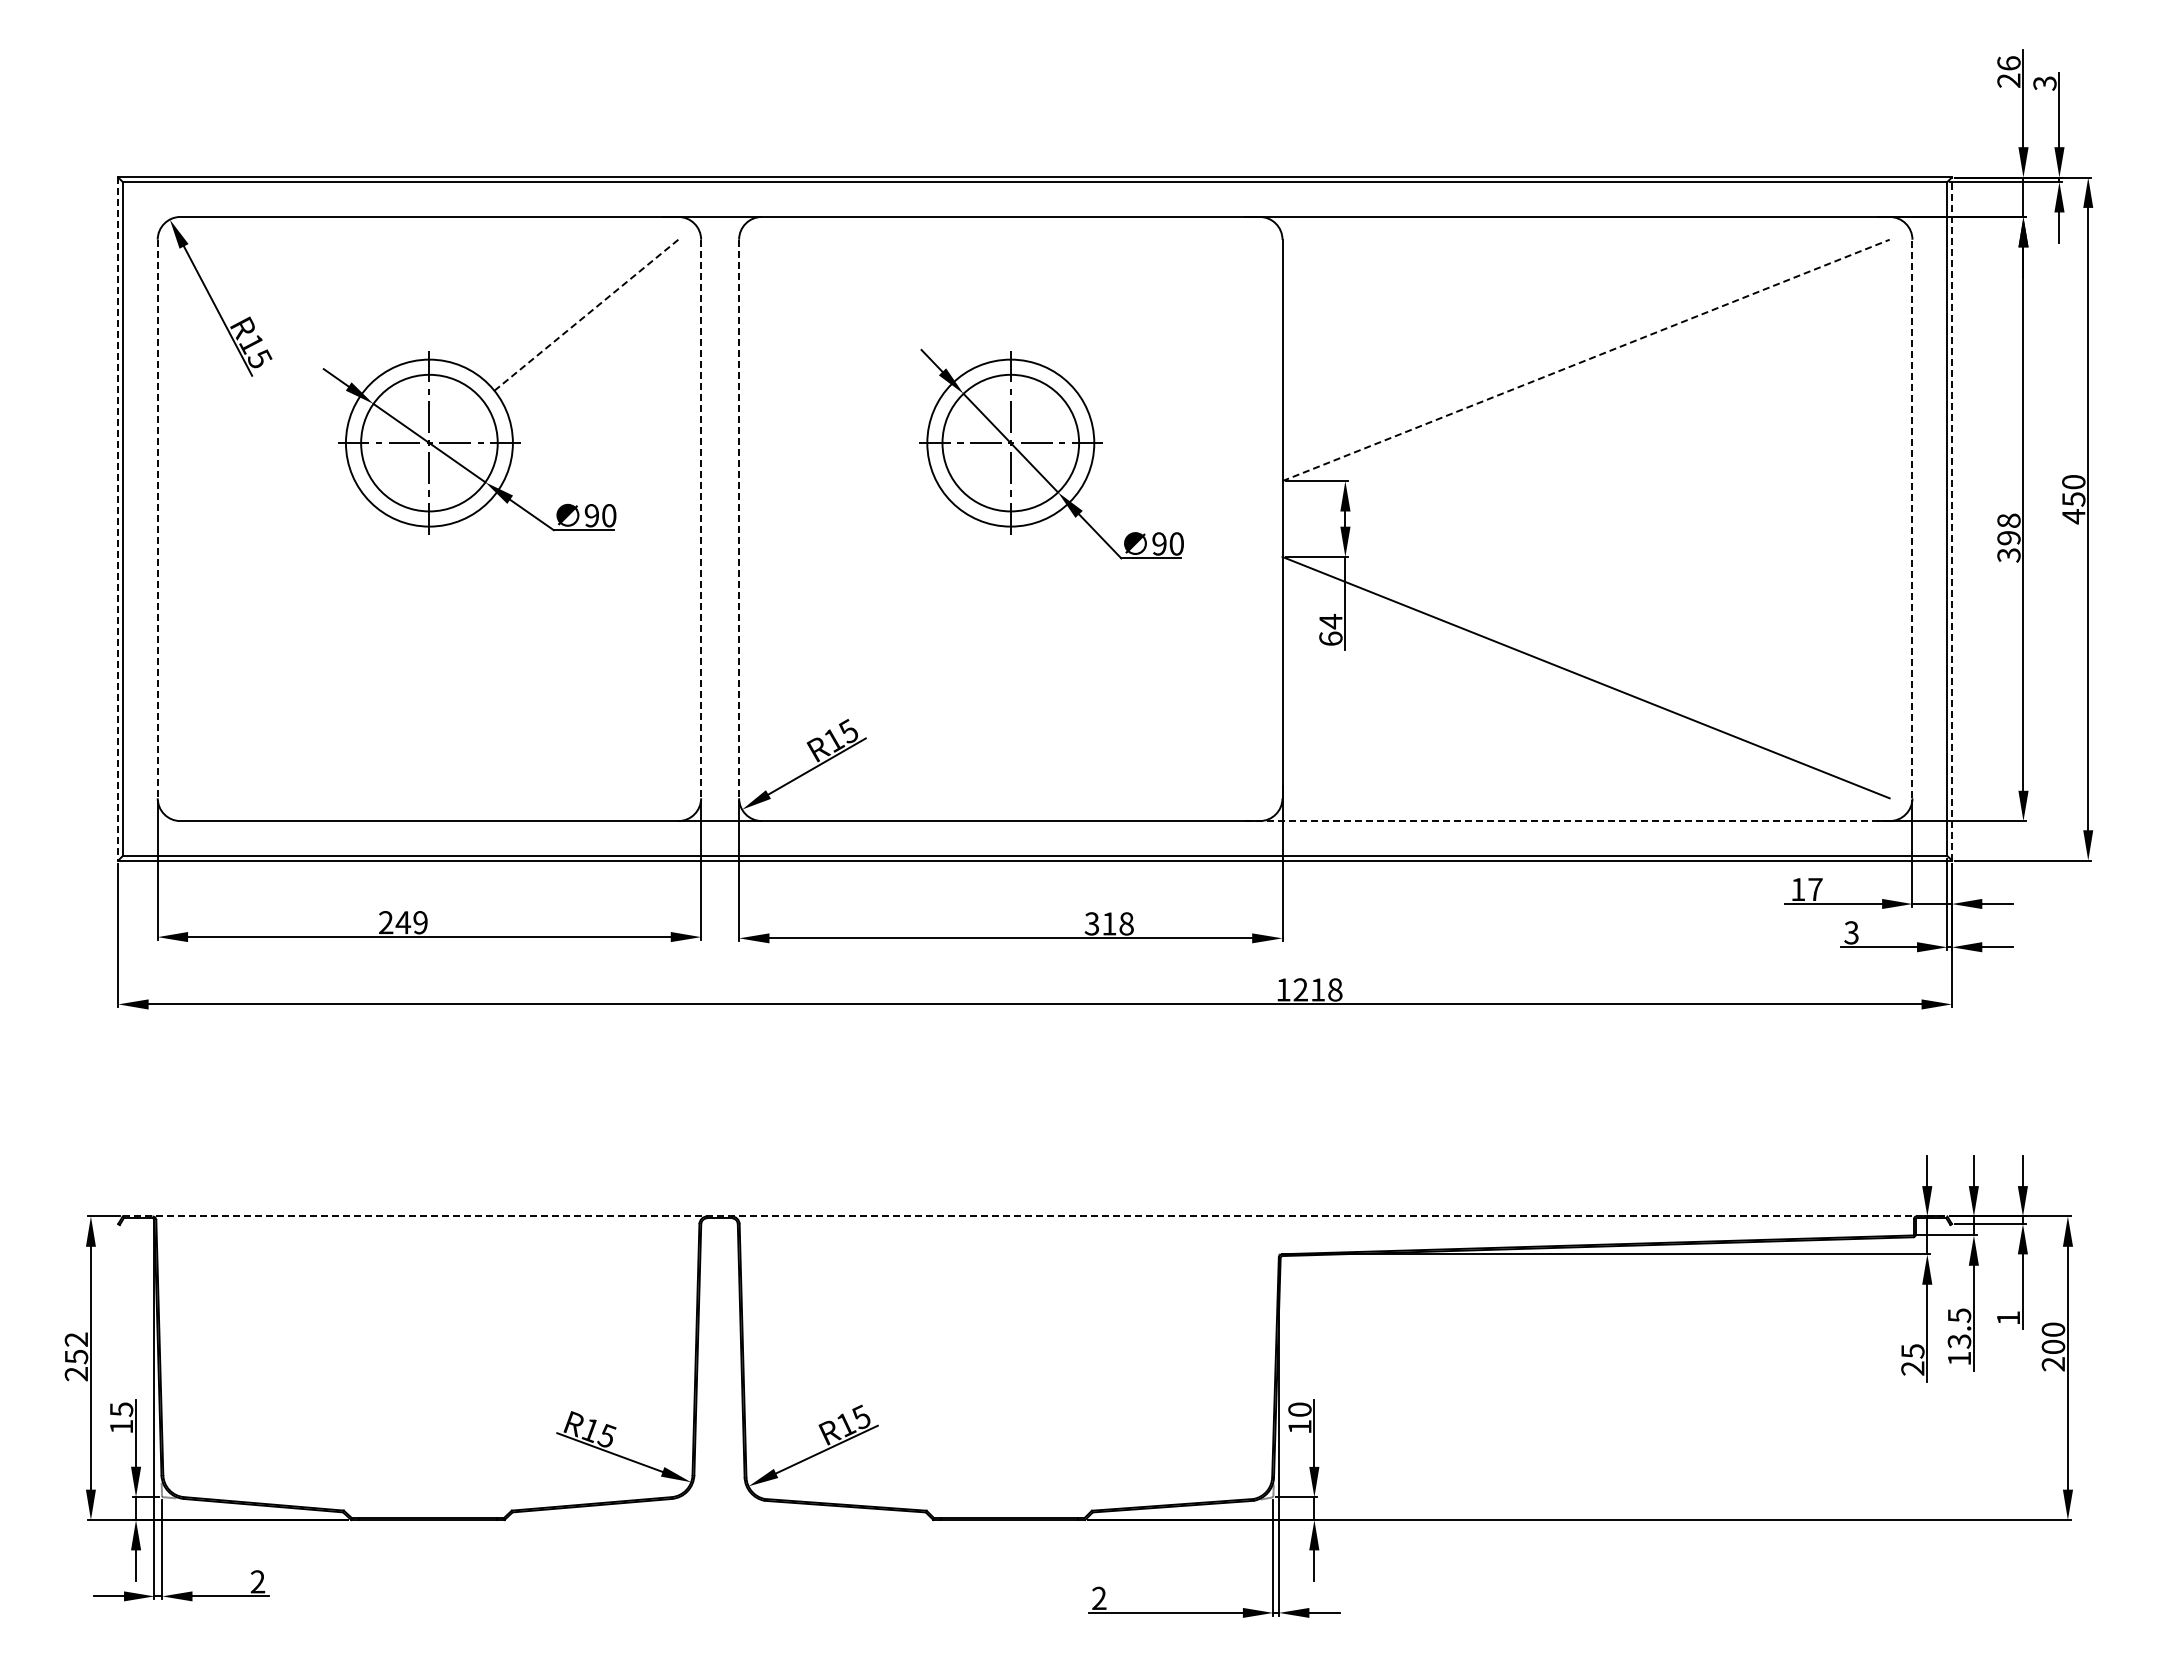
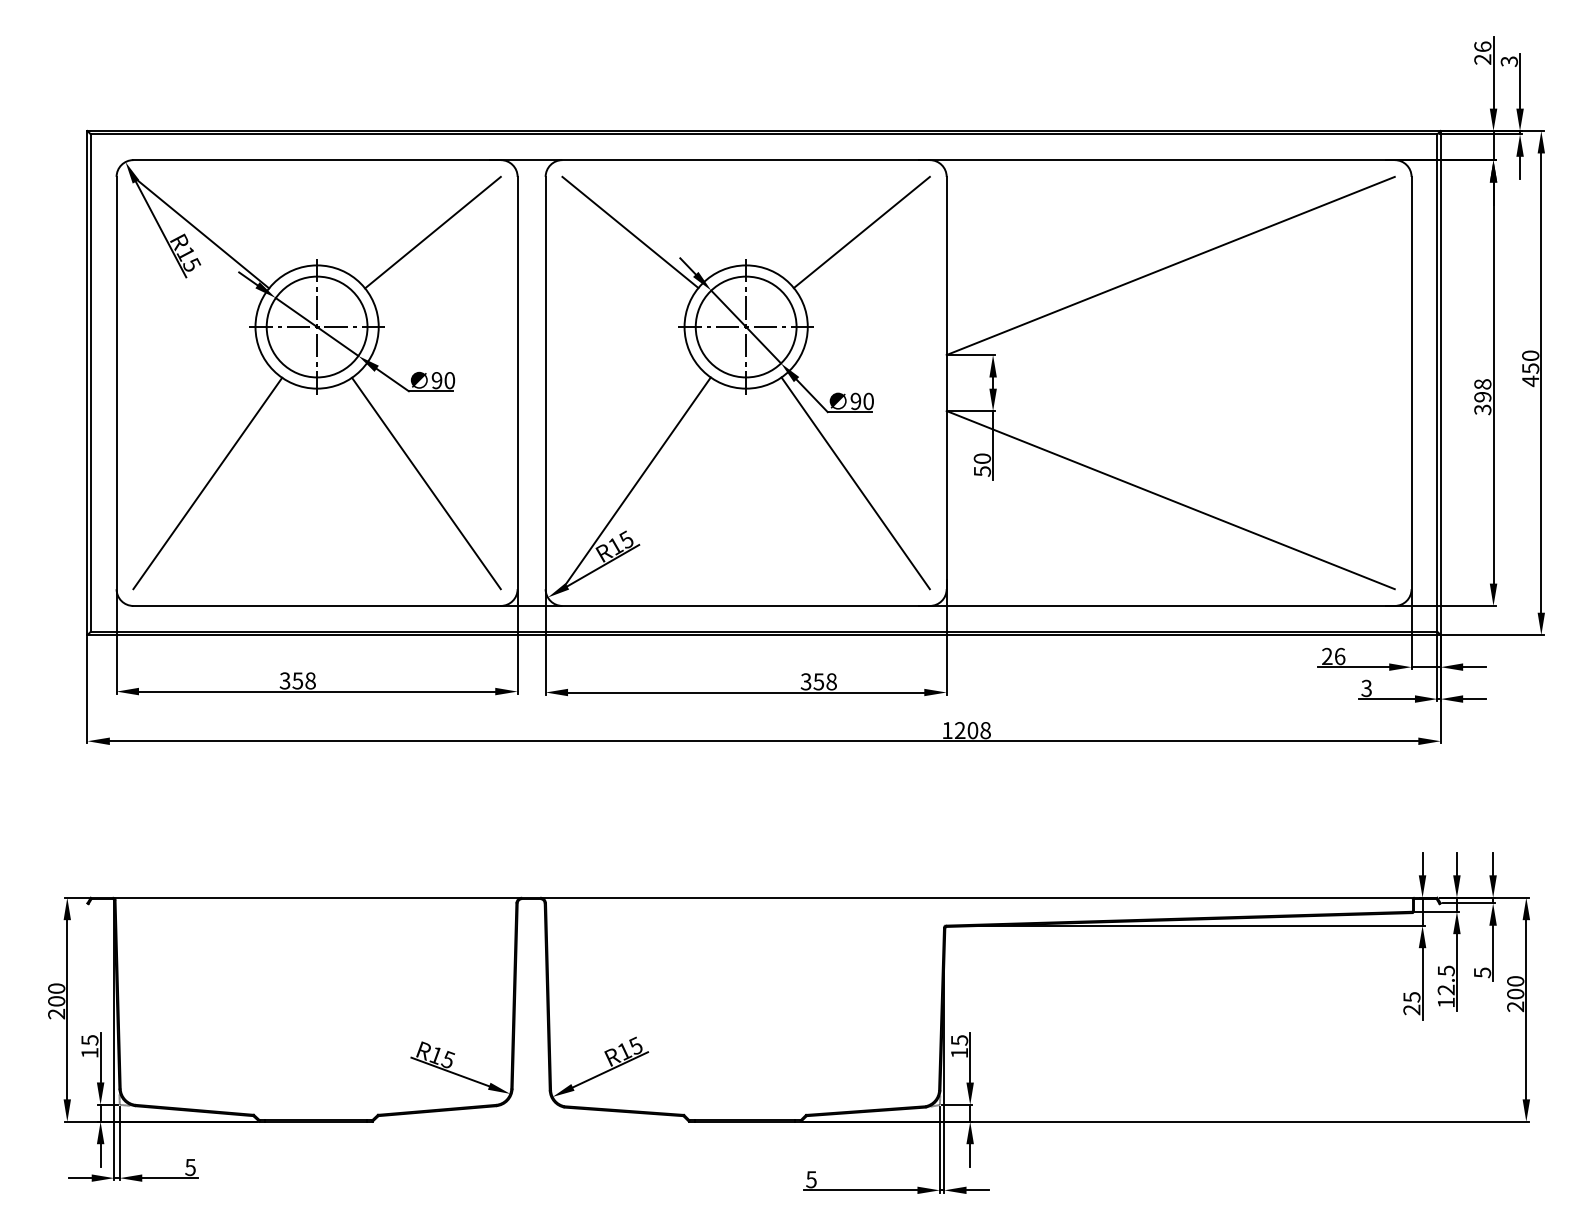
line: (272, 314) -> (201, 232), added
line: (853, 314) -> (630, 232), added
line: (1167, 314) -> (861, 232), added
line: (586, 315) -> (433, 232), dashed -> solid
line: (1586, 360) -> (1171, 266), dashed -> solid
line: (1912, 518) -> (1411, 382), dashed -> solid
line: (118, 519) -> (87, 383), dashed -> solid
line: (157, 519) -> (116, 383), dashed -> solid
line: (701, 519) -> (517, 383), dashed -> solid
line: (739, 519) -> (545, 383), dashed -> solid
line: (1951, 519) -> (1440, 383), dashed -> solid
text: (1330, 630) -> (982, 465), 64 -> 50
line: (281, 654) -> (207, 483), added
line: (577, 654) -> (426, 483), added
line: (861, 654) -> (635, 483), added
line: (1158, 654) -> (855, 483), added
line: (1567, 821) -> (1157, 606), dashed -> solid
text: (1806, 889) -> (1333, 656), 17 -> 26
text: (402, 922) -> (297, 680), 249 -> 358
text: (1109, 923) -> (819, 681), 318 -> 358
text: (1318, 989) -> (973, 730), 1218 -> 1208
line: (1035, 1216) -> (764, 897), dashed -> solid
text: (2008, 1318) -> (1482, 973), 1 -> 5
text: (1959, 1341) -> (1446, 990), 13.5 -> 12.5
text: (76, 1348) -> (56, 995), 252 -> 200
text: (1299, 1409) -> (959, 1040), 10 -> 15
text: (257, 1581) -> (190, 1167), 2 -> 5
text: (1098, 1598) -> (810, 1179), 2 -> 5

